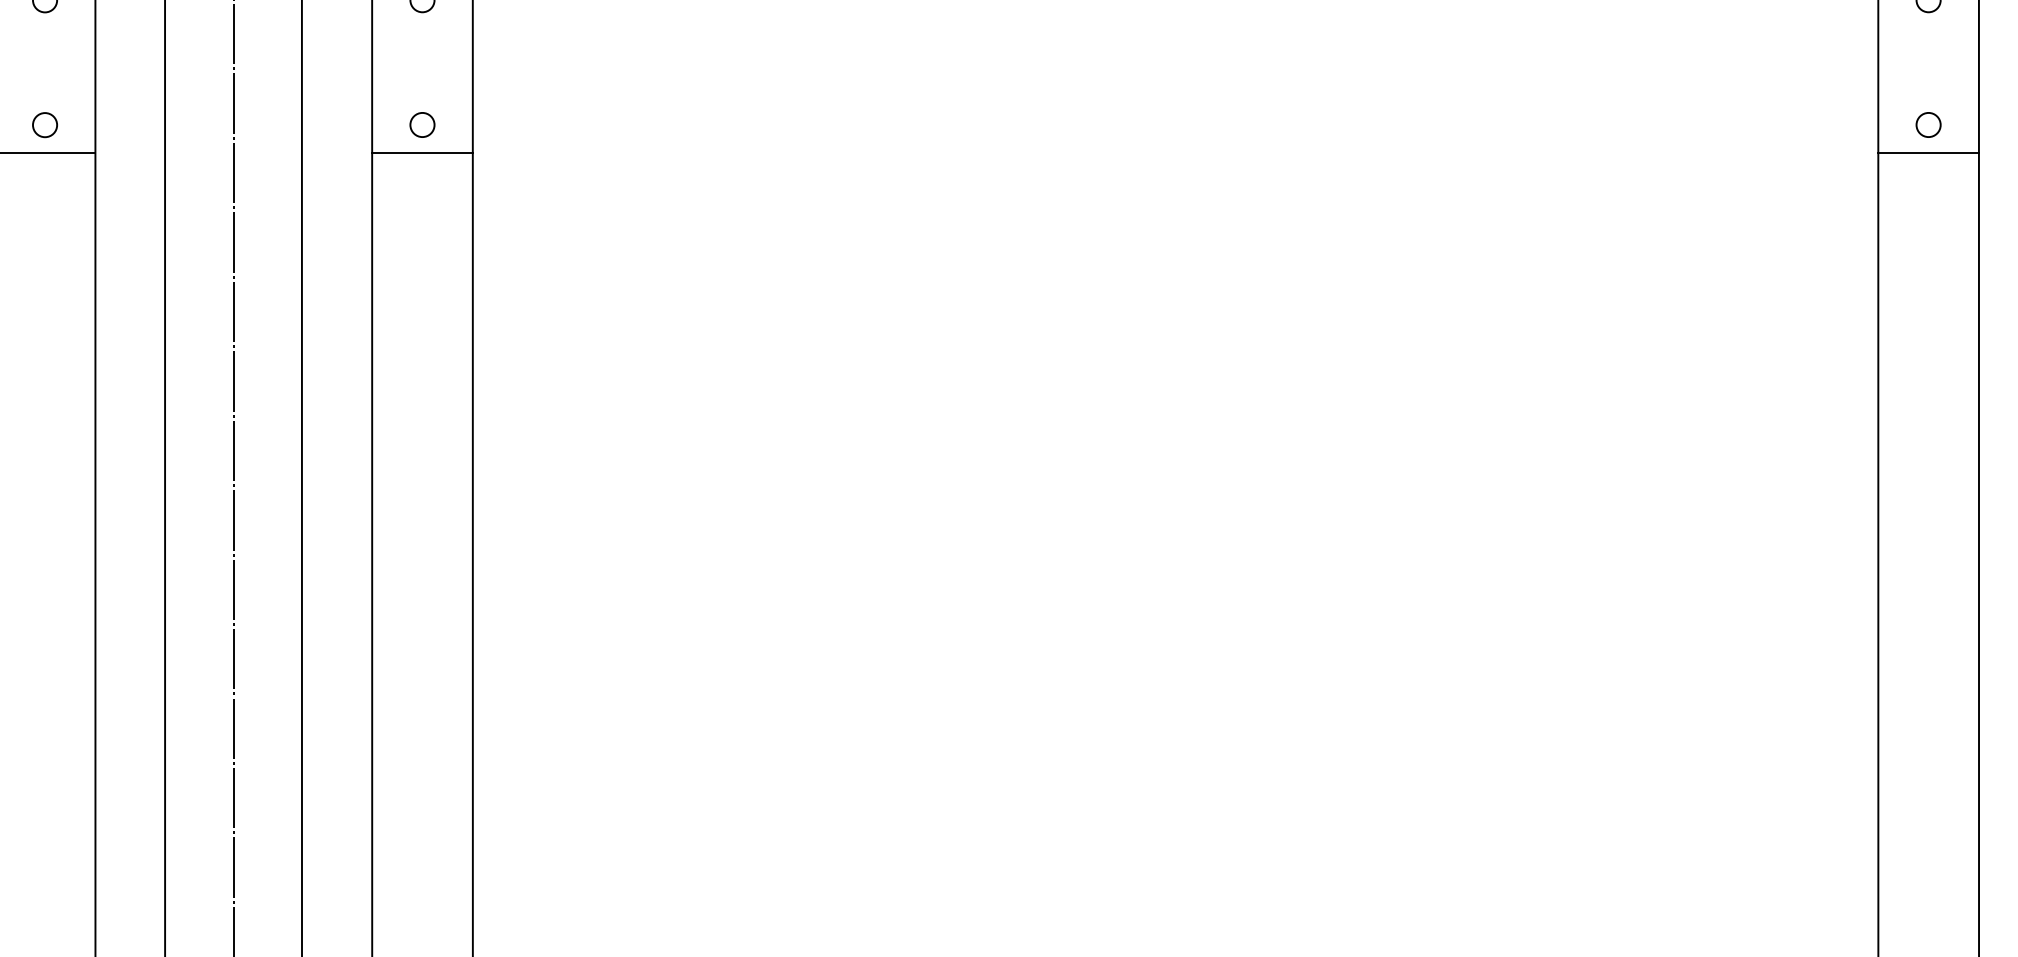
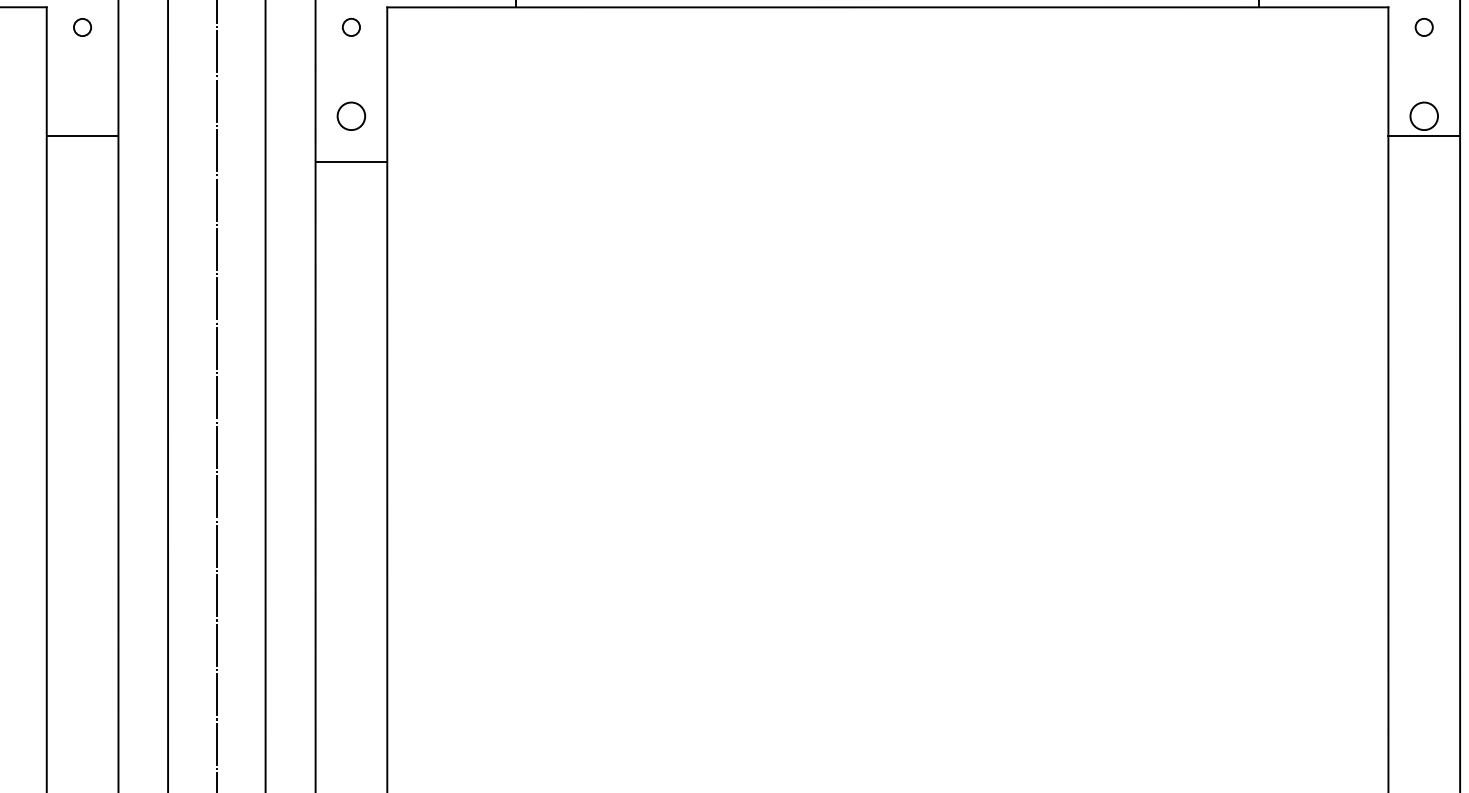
circle: (44, 123) -> (82, 115), removed
circle: (422, 123) -> (351, 115), size x1.6
circle: (1927, 123) -> (1423, 115), size x1.6
line: (422, 153) -> (351, 162), moved

